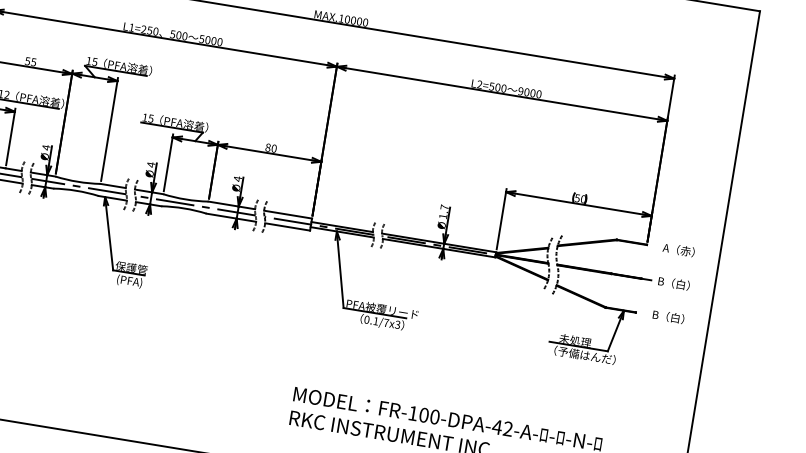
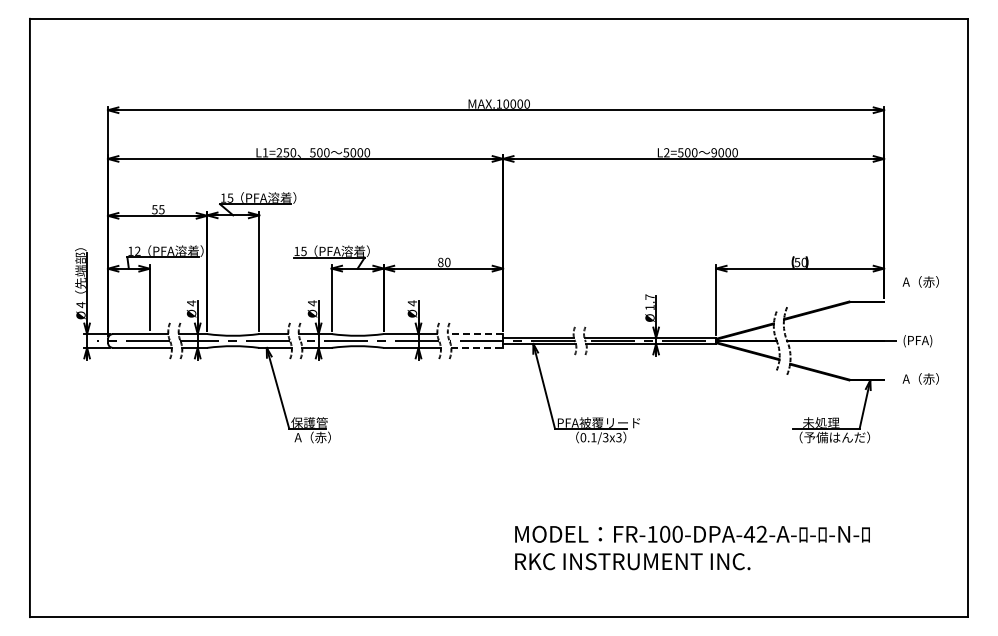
line: (288, 215) -> (475, 334), solid -> dashed
line: (287, 226) -> (477, 347), solid -> dashed
text: (678, 249) -> (920, 281), moved
text: (132, 281) -> (312, 437), (PFA) -> A（赤）
text: (673, 283) -> (921, 340), B（白） -> (PFA)
text: (667, 316) -> (920, 378), B（白） -> A（赤）
text: (386, 322) -> (605, 437), 0.1/7x3 -> 0.1/3x3

